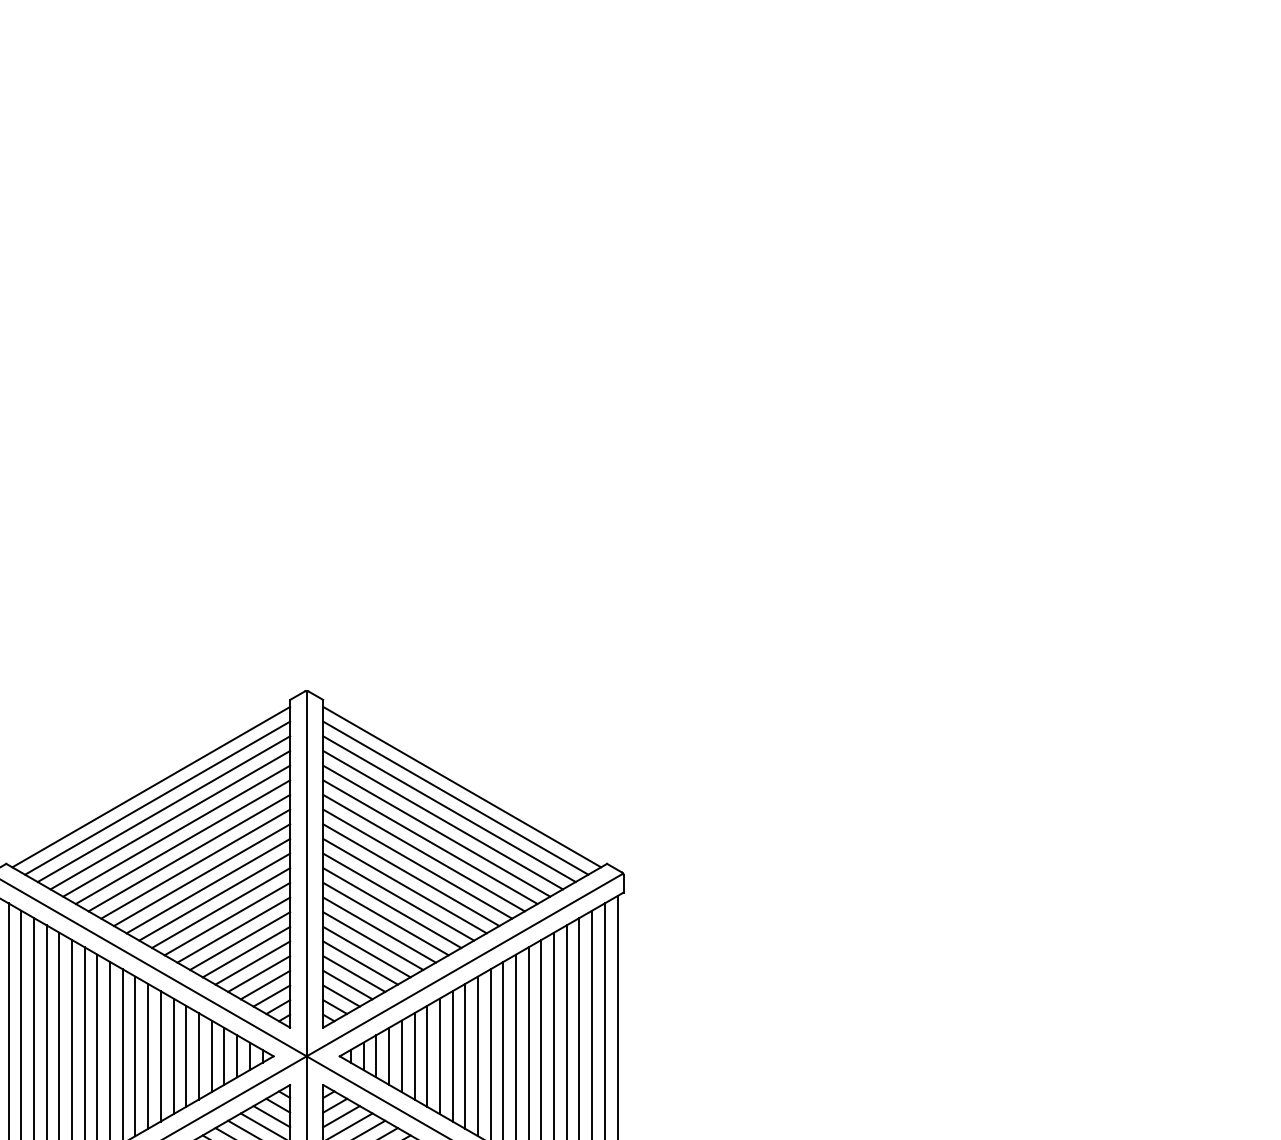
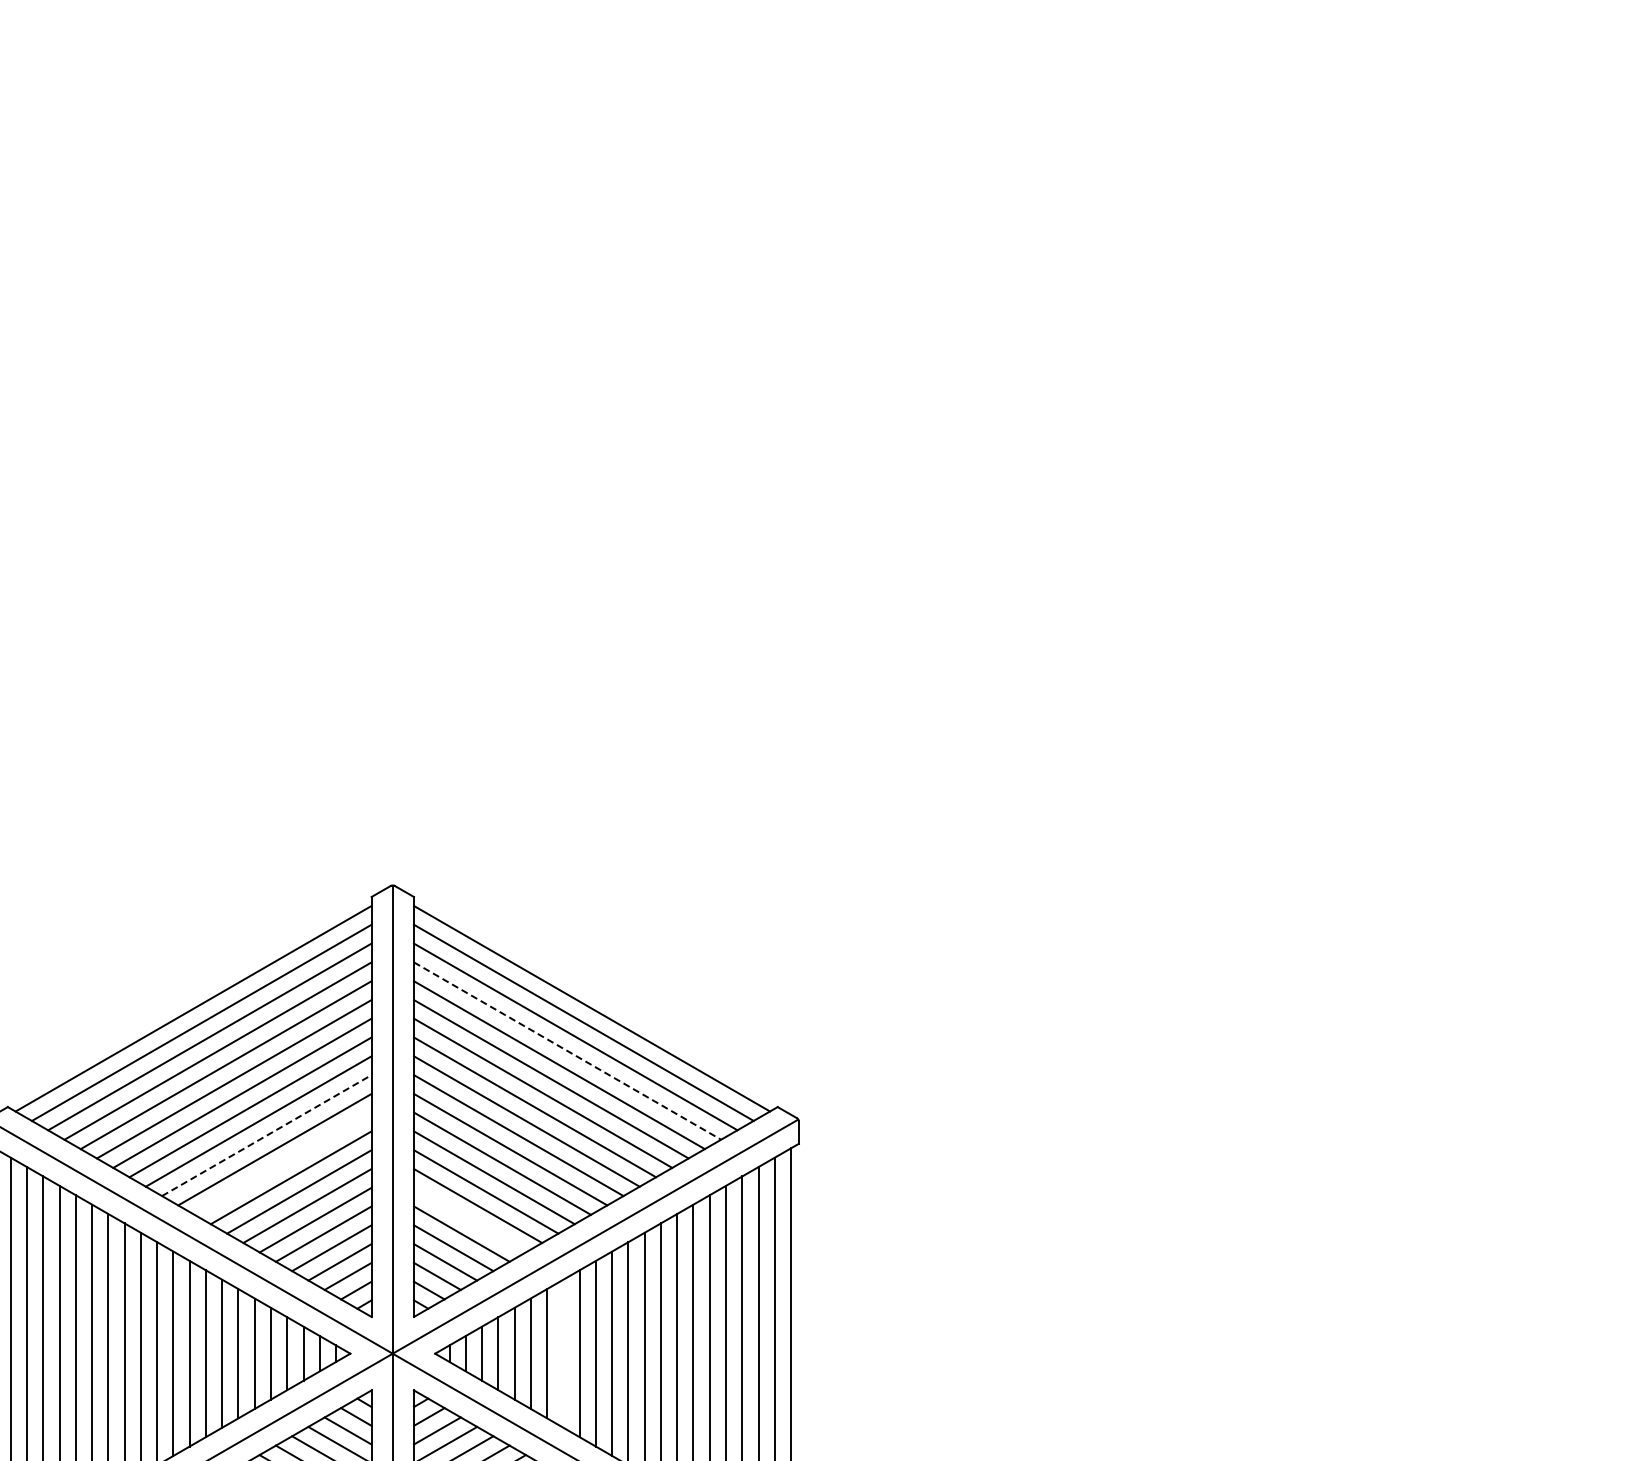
line: (443, 820) -> (568, 1051), solid -> dashed
line: (208, 886) -> (266, 1135), solid -> dashed
line: (220, 907) -> (282, 1163), removed
line: (366, 951) -> (469, 1219), removed
line: (439, 1056) -> (563, 1353), removed

